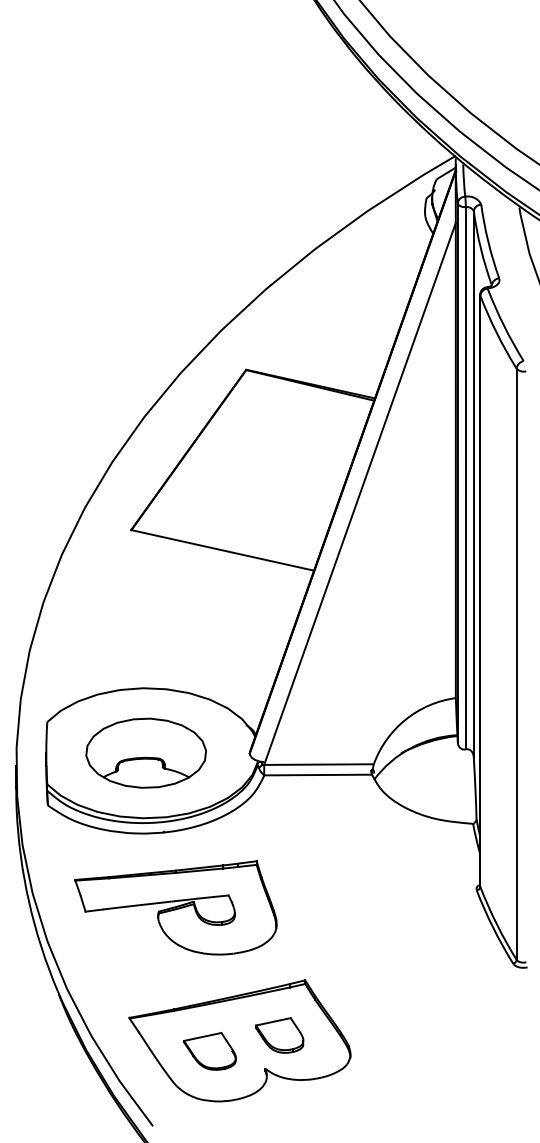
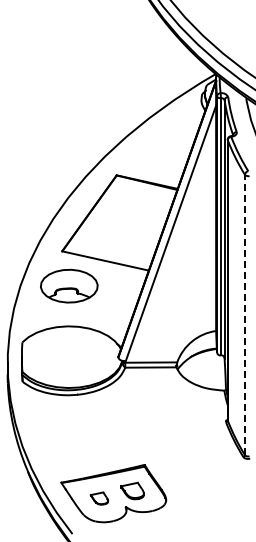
line: (515, 663) -> (244, 314), solid -> dashed
part: (146, 751) -> (69, 285), moved
part: (176, 907) -> (83, 430), removed
part: (209, 1051) -> (99, 498), size x0.7

